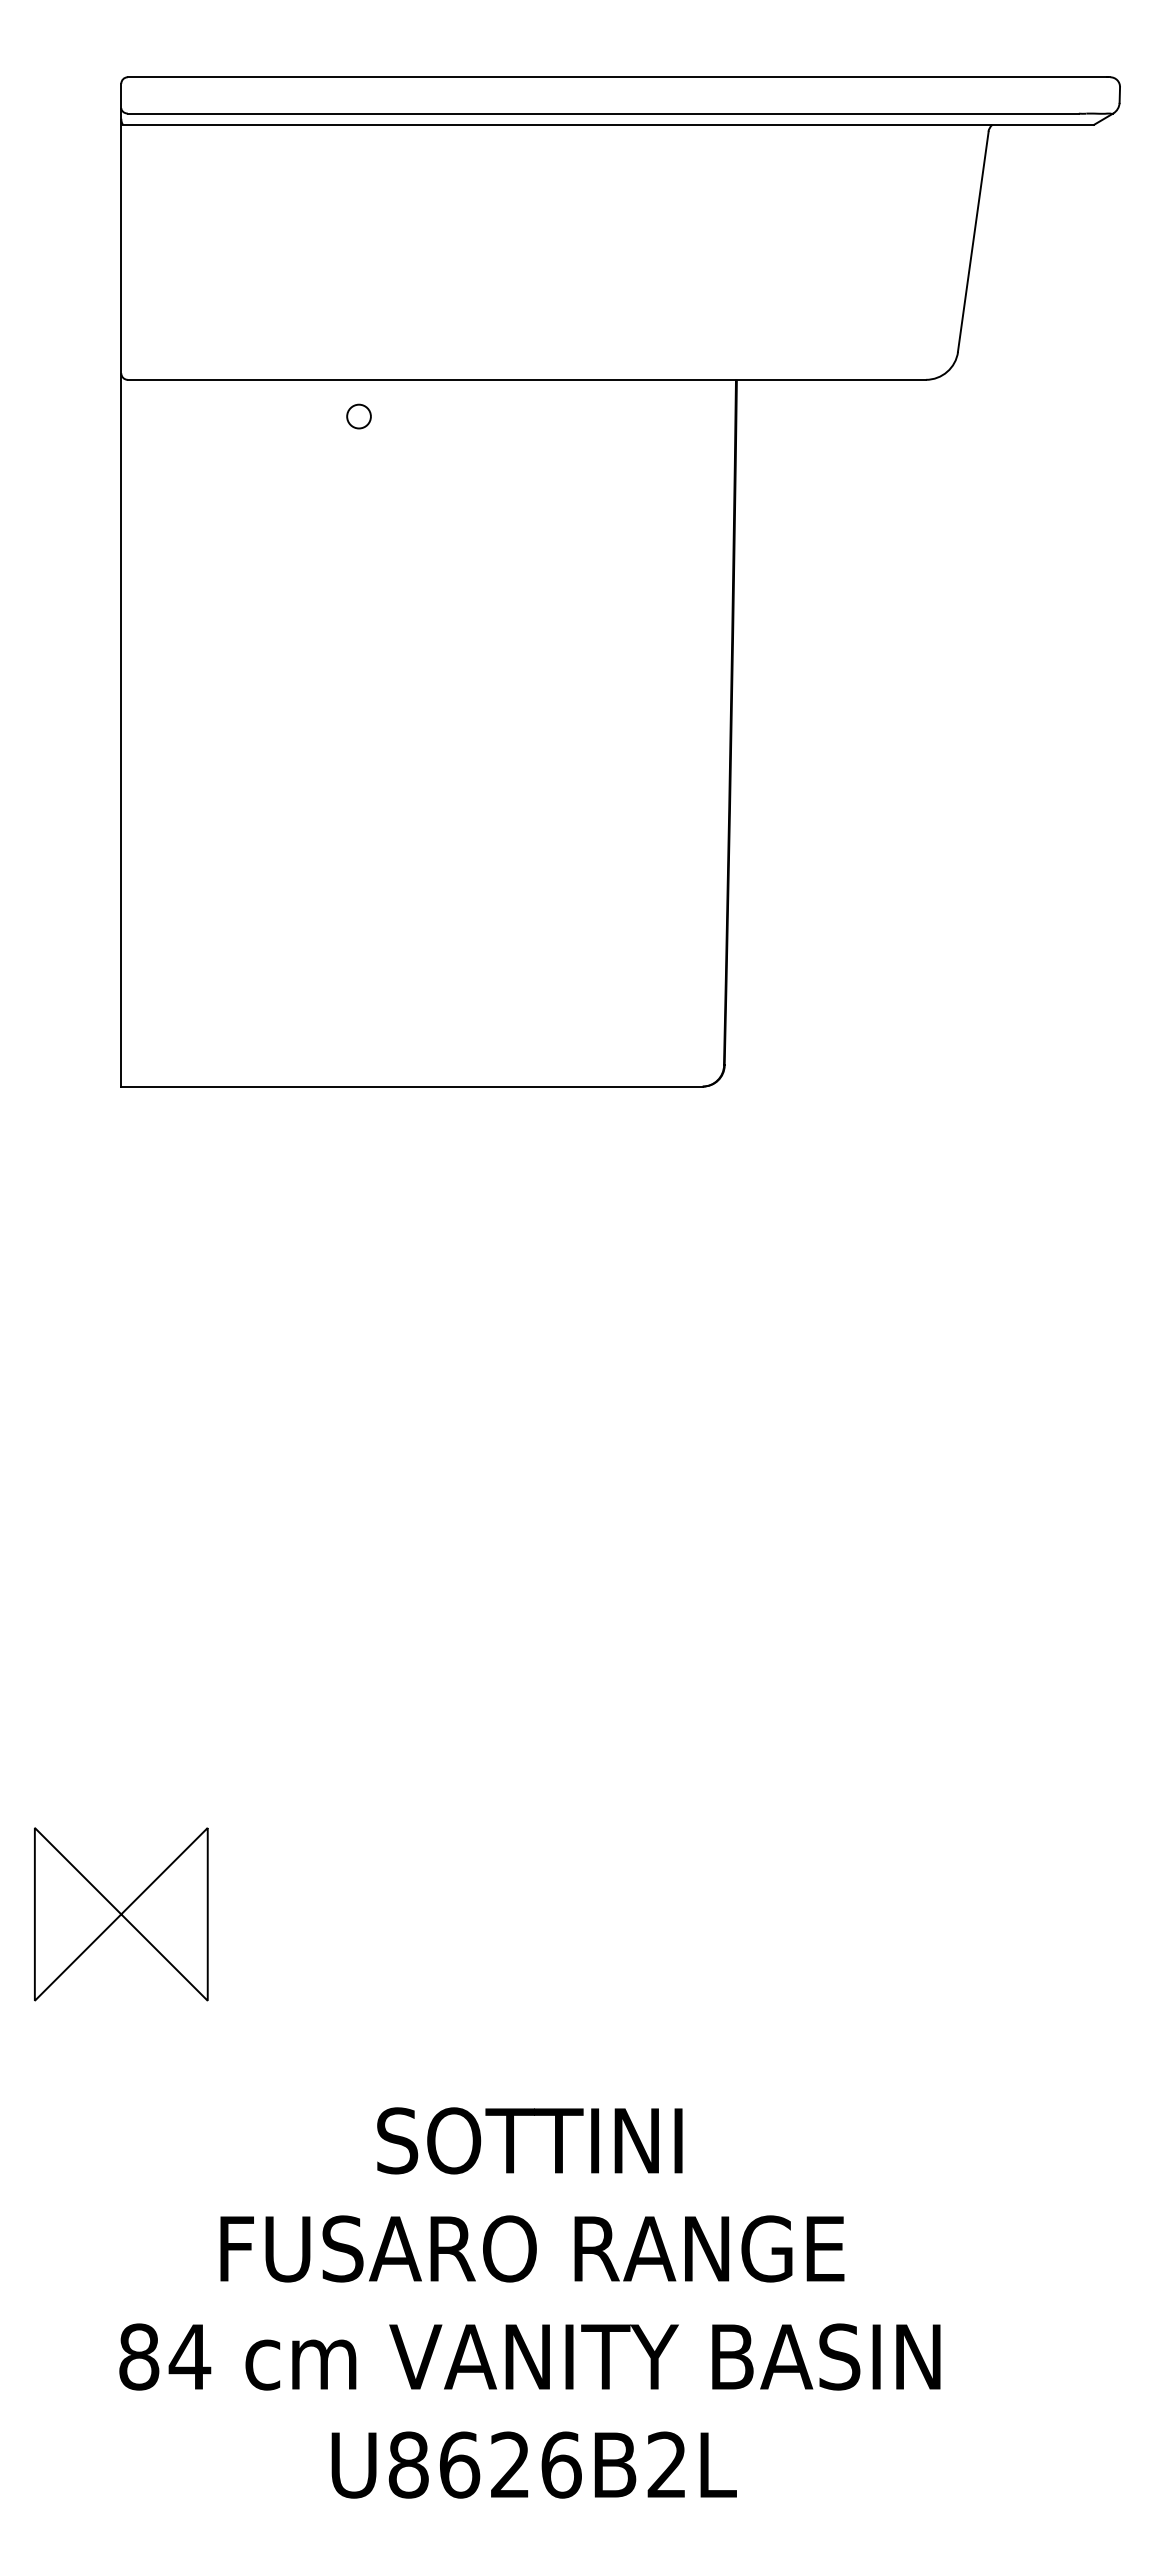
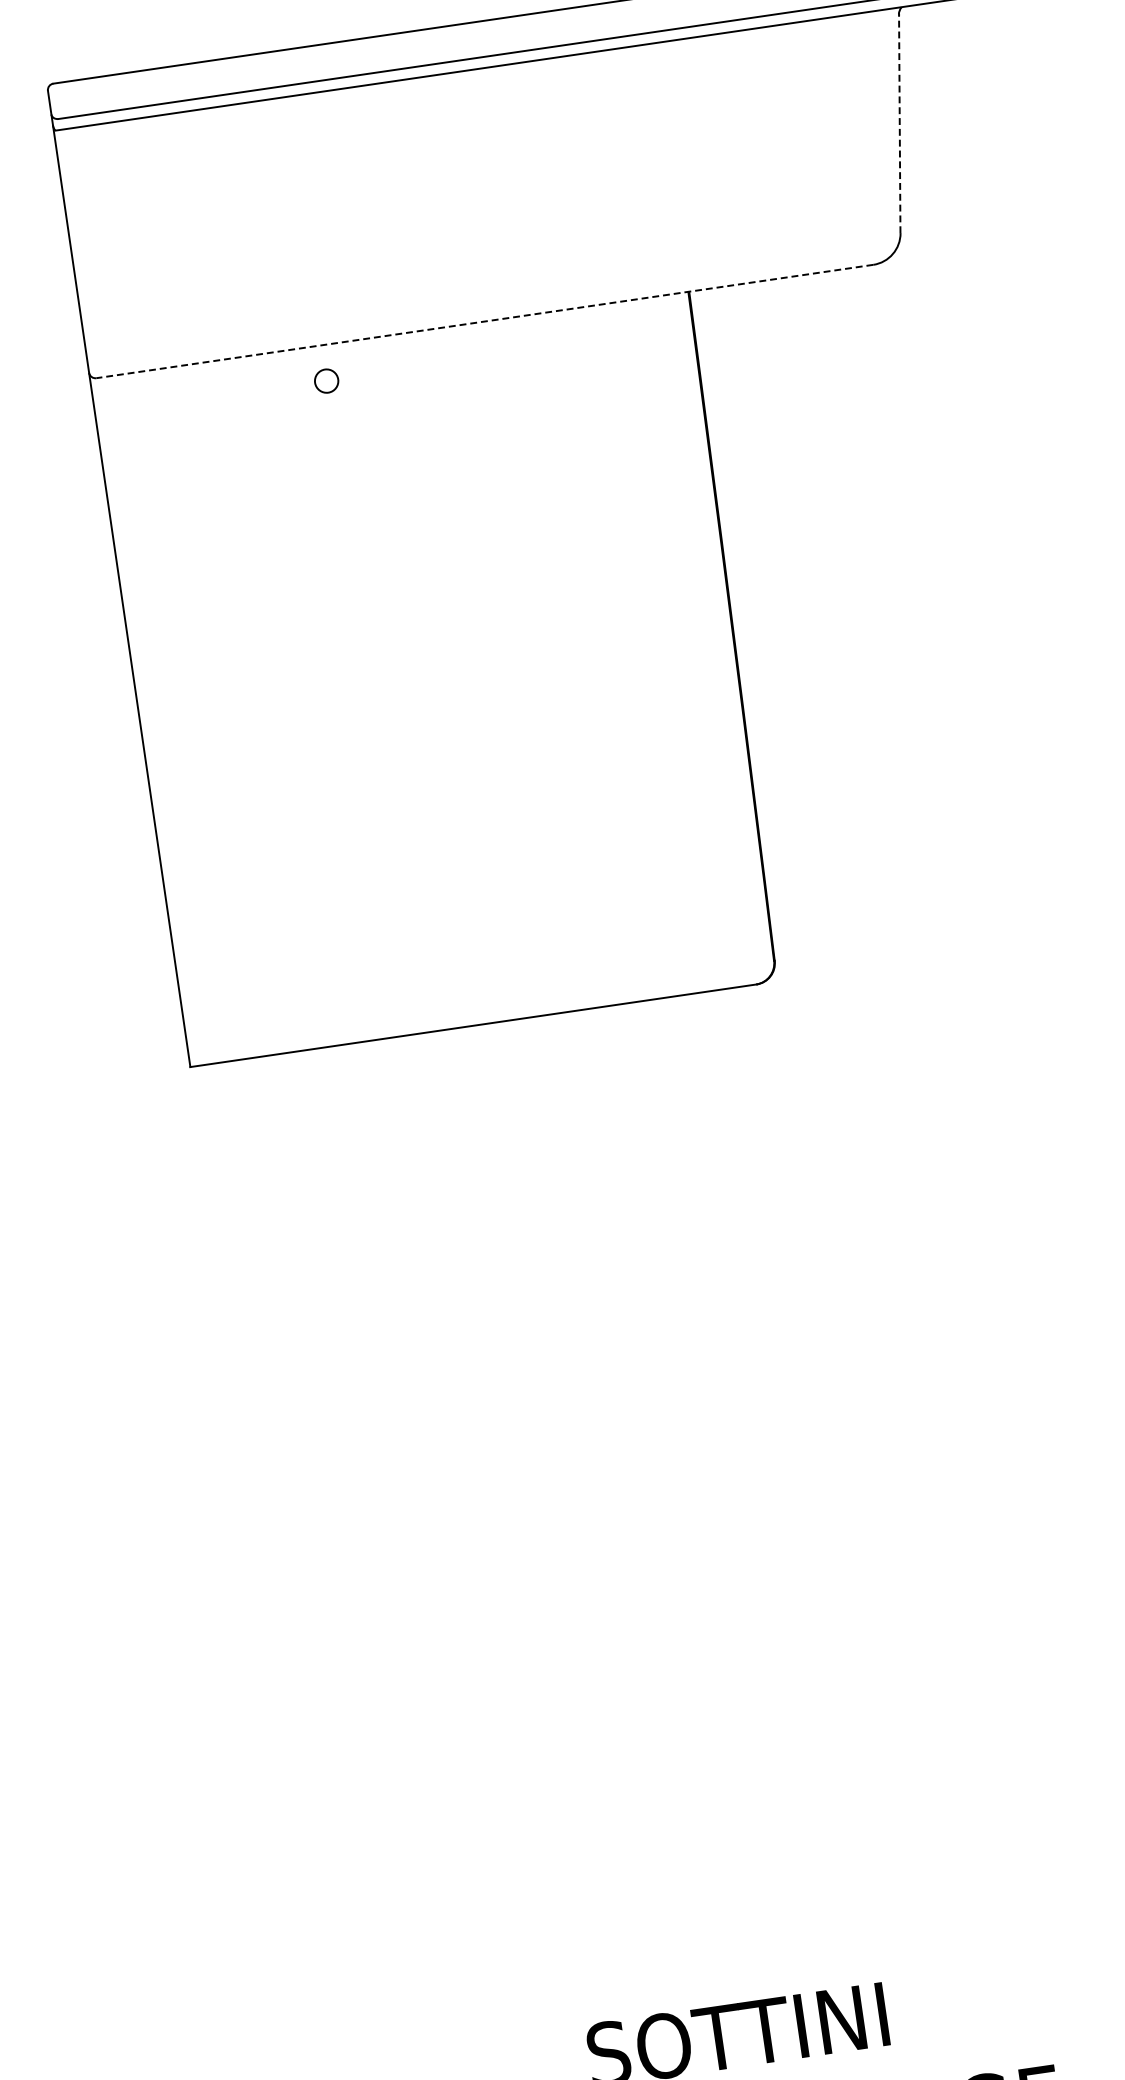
line: (973, 241) -> (899, 123), solid -> dashed
line: (526, 379) -> (484, 321), solid -> dashed
part: (121, 1914) -> (308, 1872), removed

